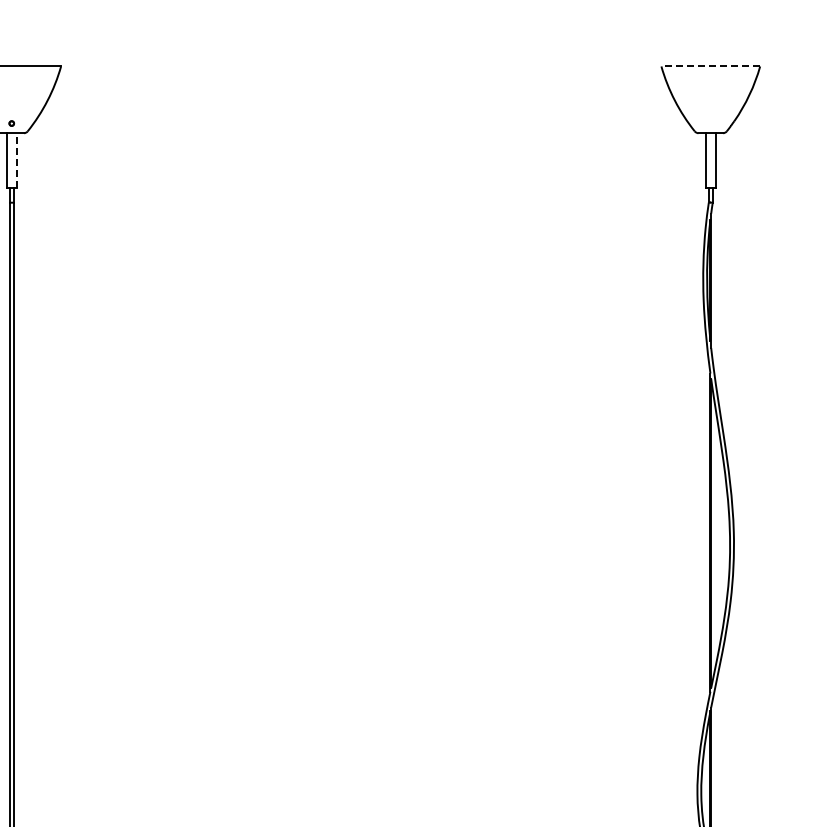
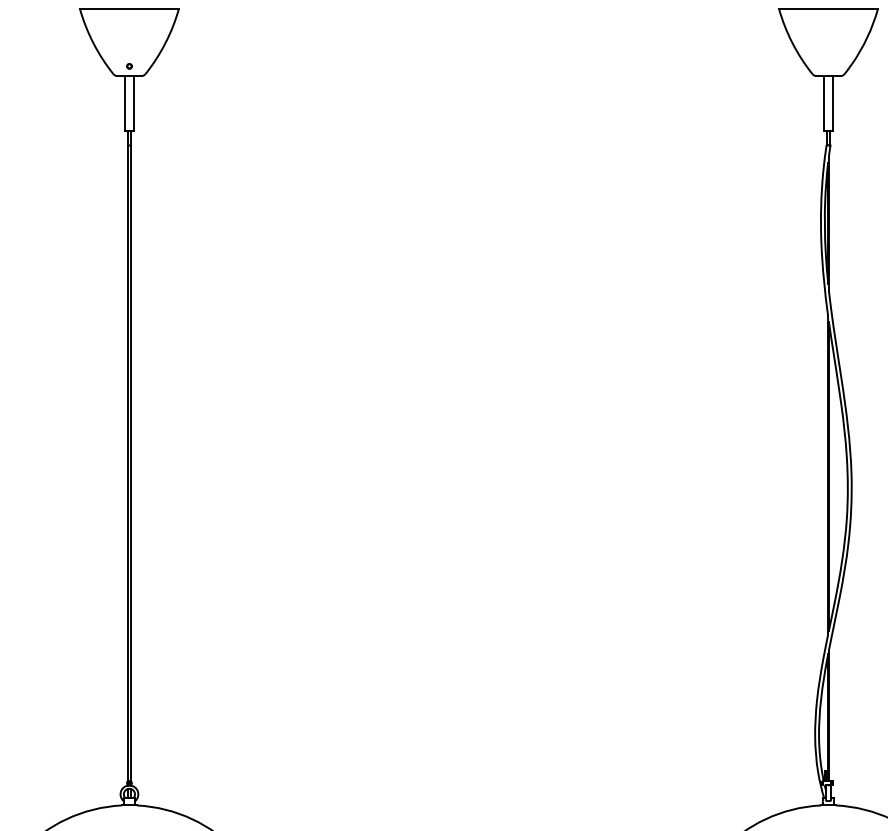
line: (710, 66) -> (828, 9), dashed -> solid
line: (16, 159) -> (134, 102), dashed -> solid

